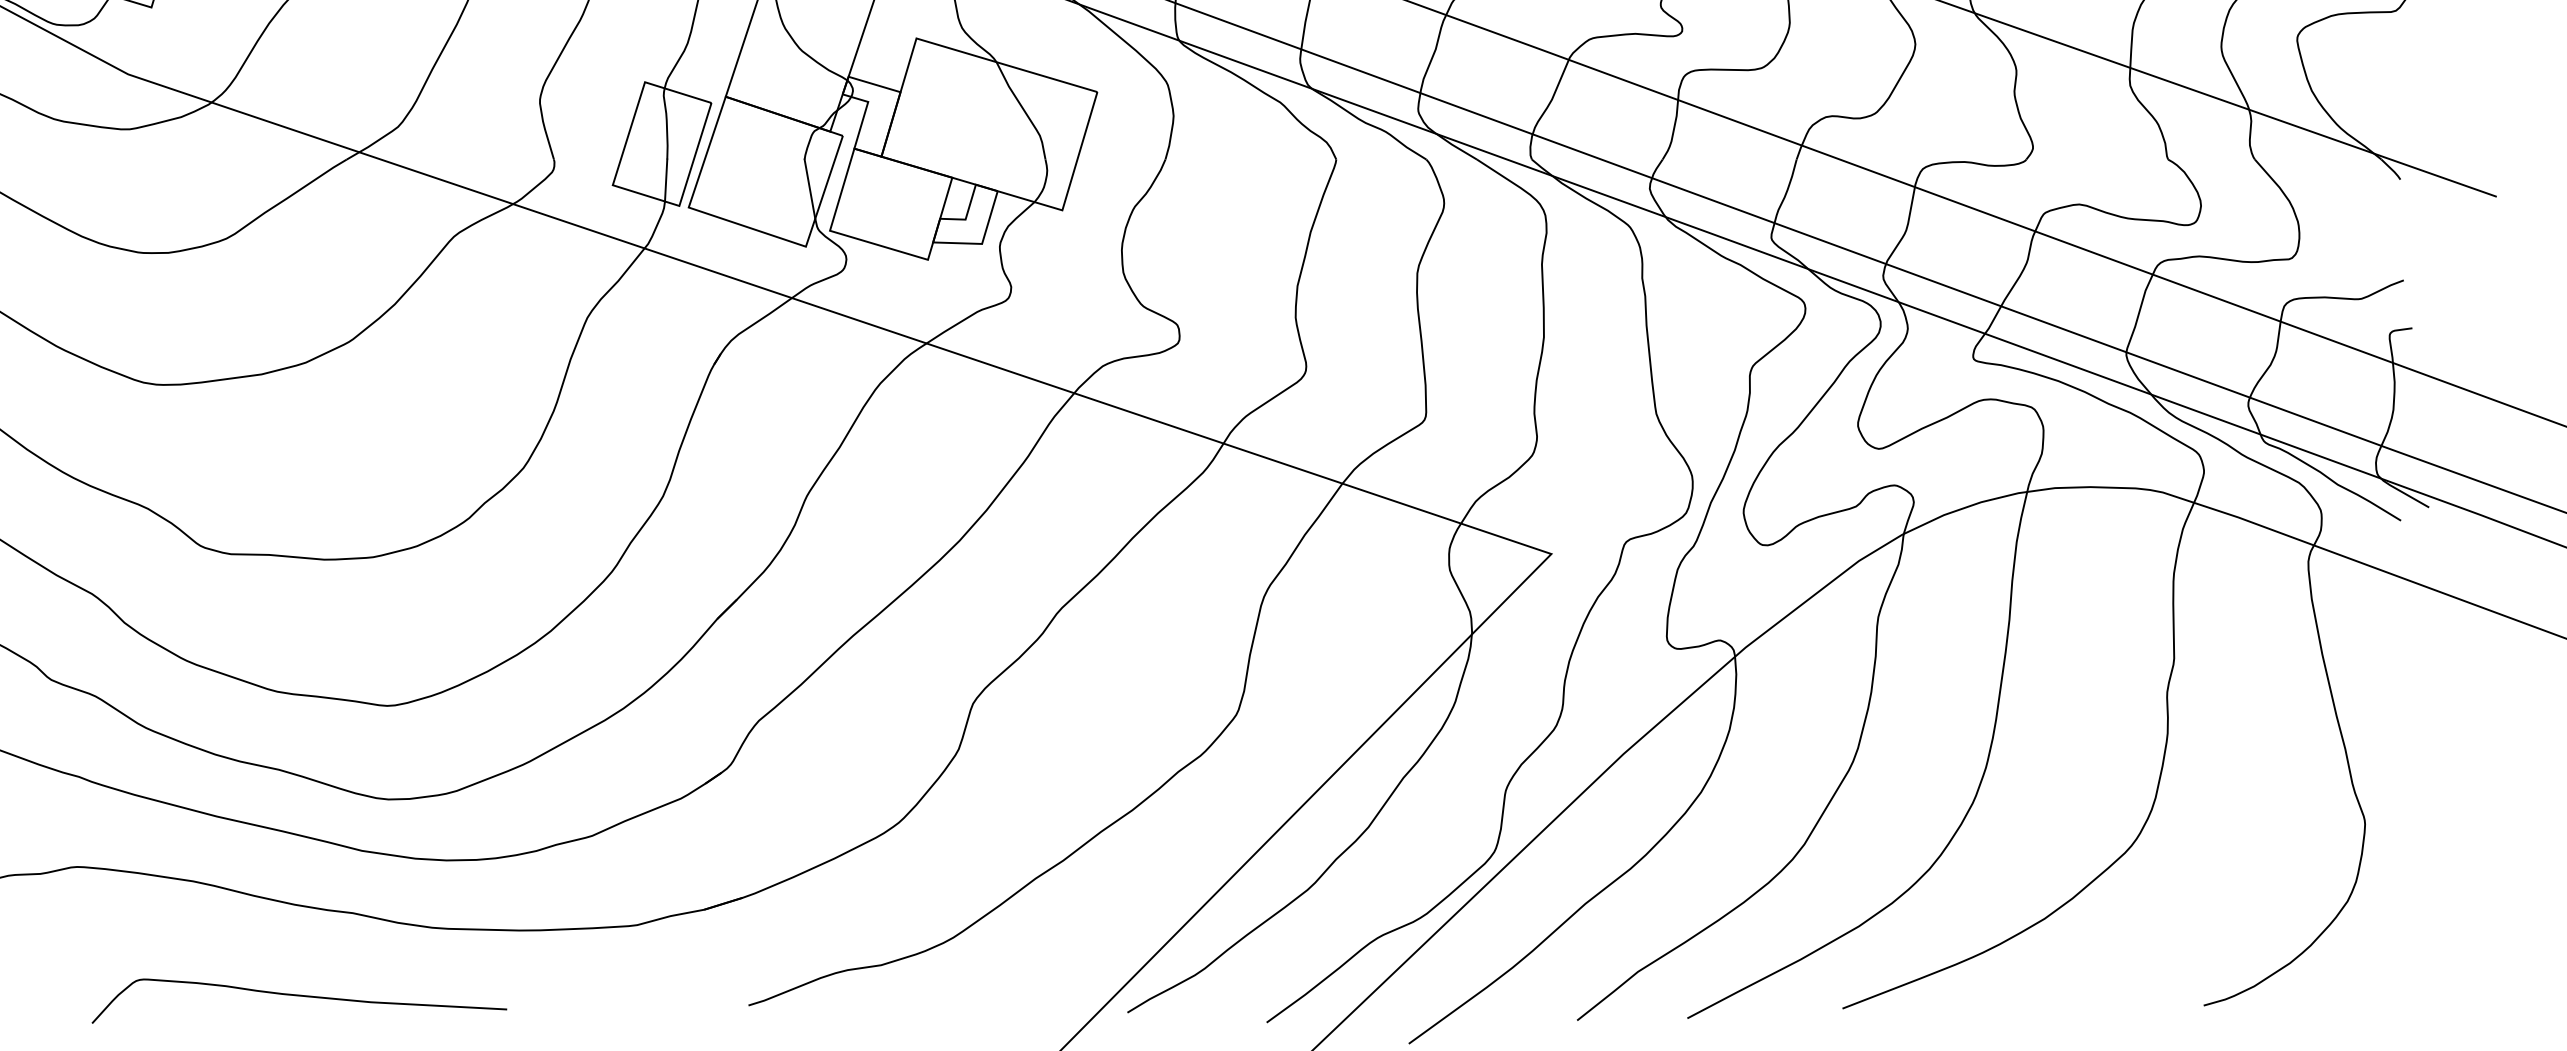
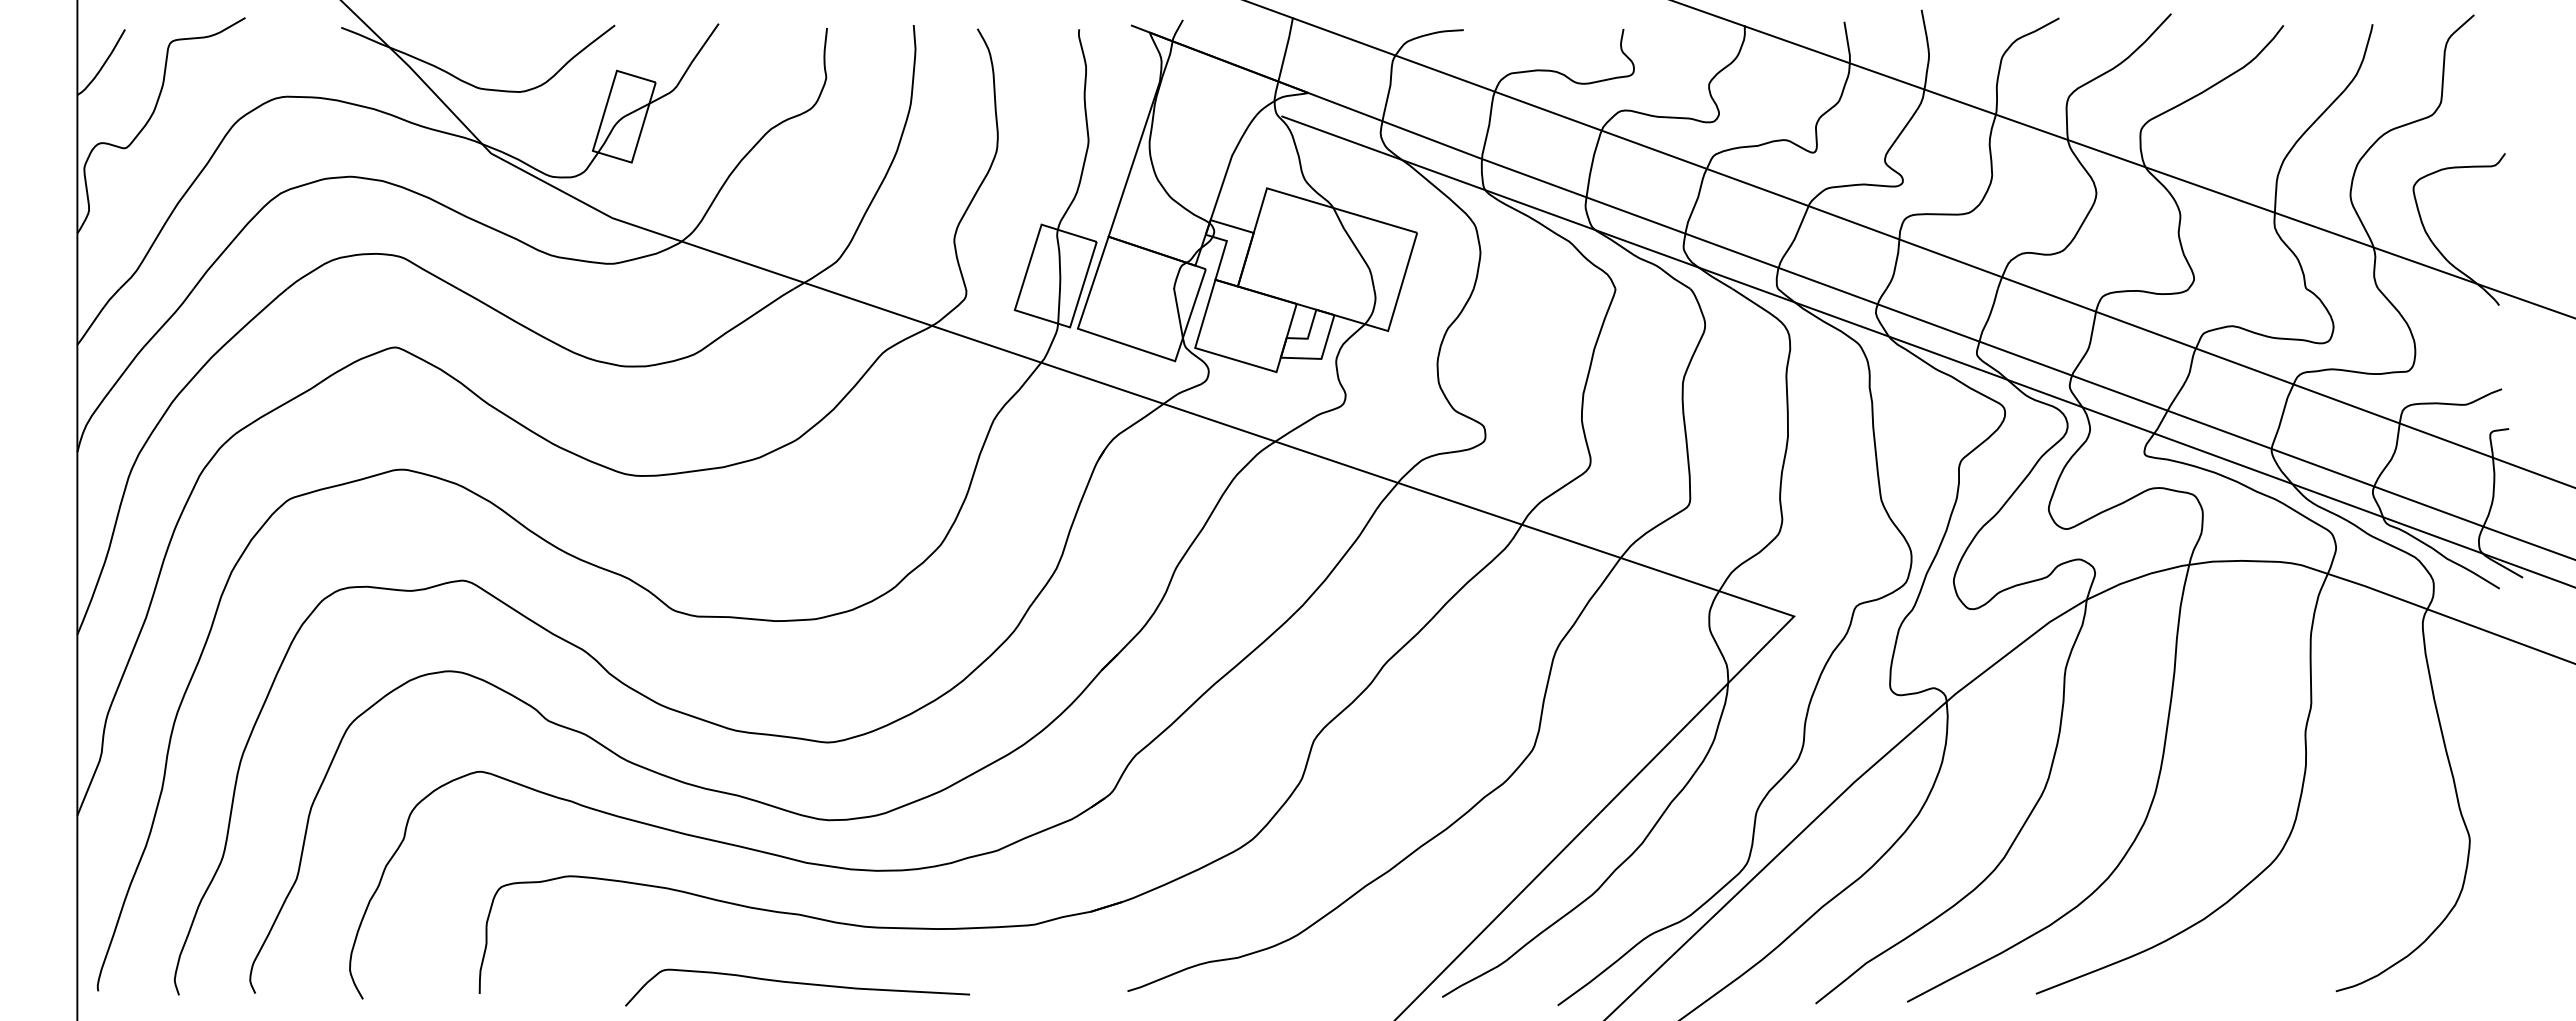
curve: (300, 997) -> (798, 984), moved

